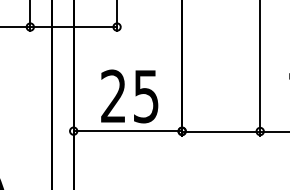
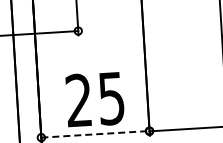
line: (128, 131) -> (96, 134), solid -> dashed

